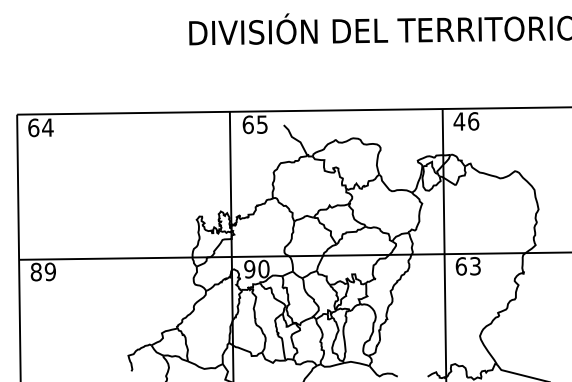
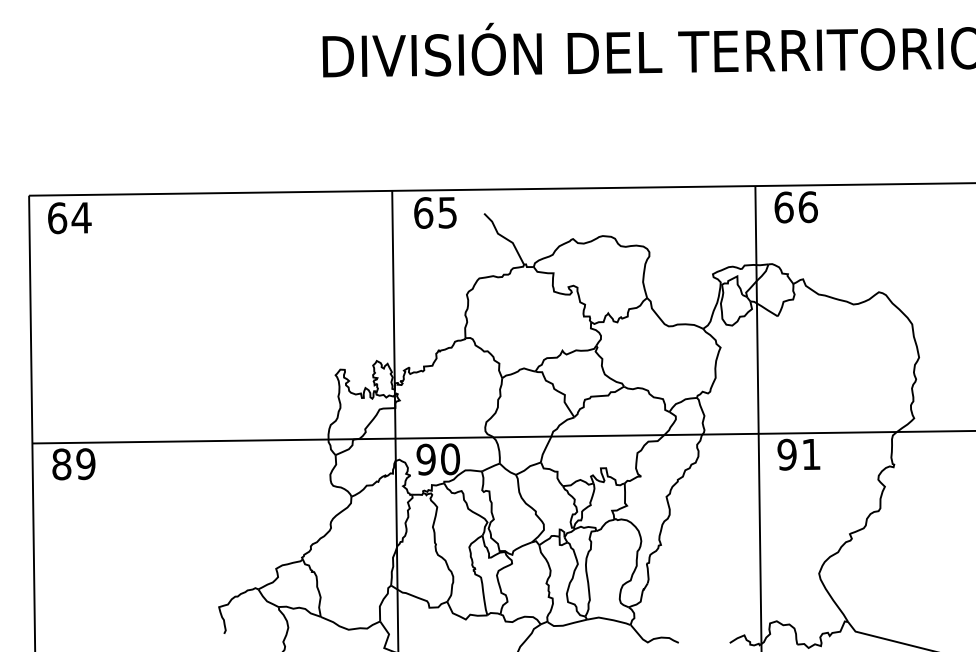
text: (459, 121) -> (784, 207), 46 -> 66
text: (467, 266) -> (797, 454), 63 -> 91

